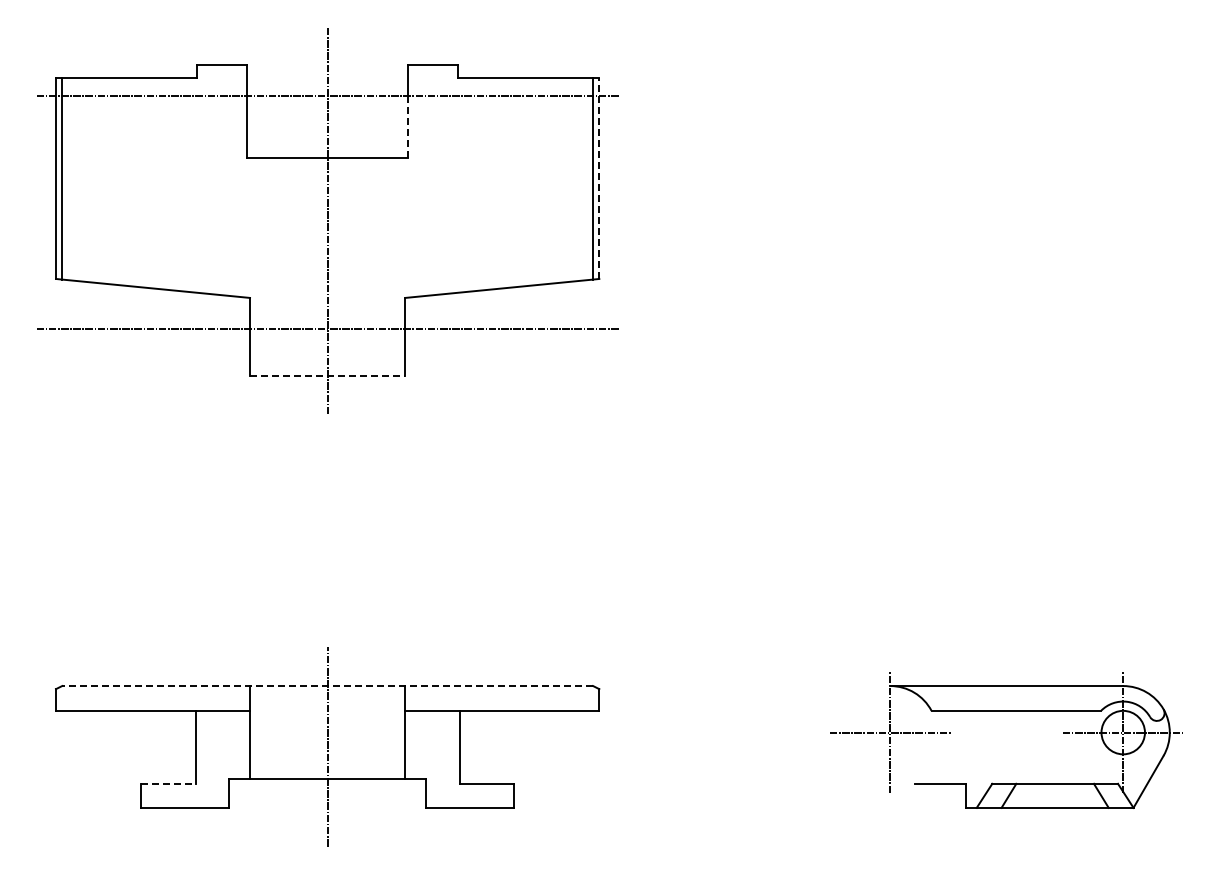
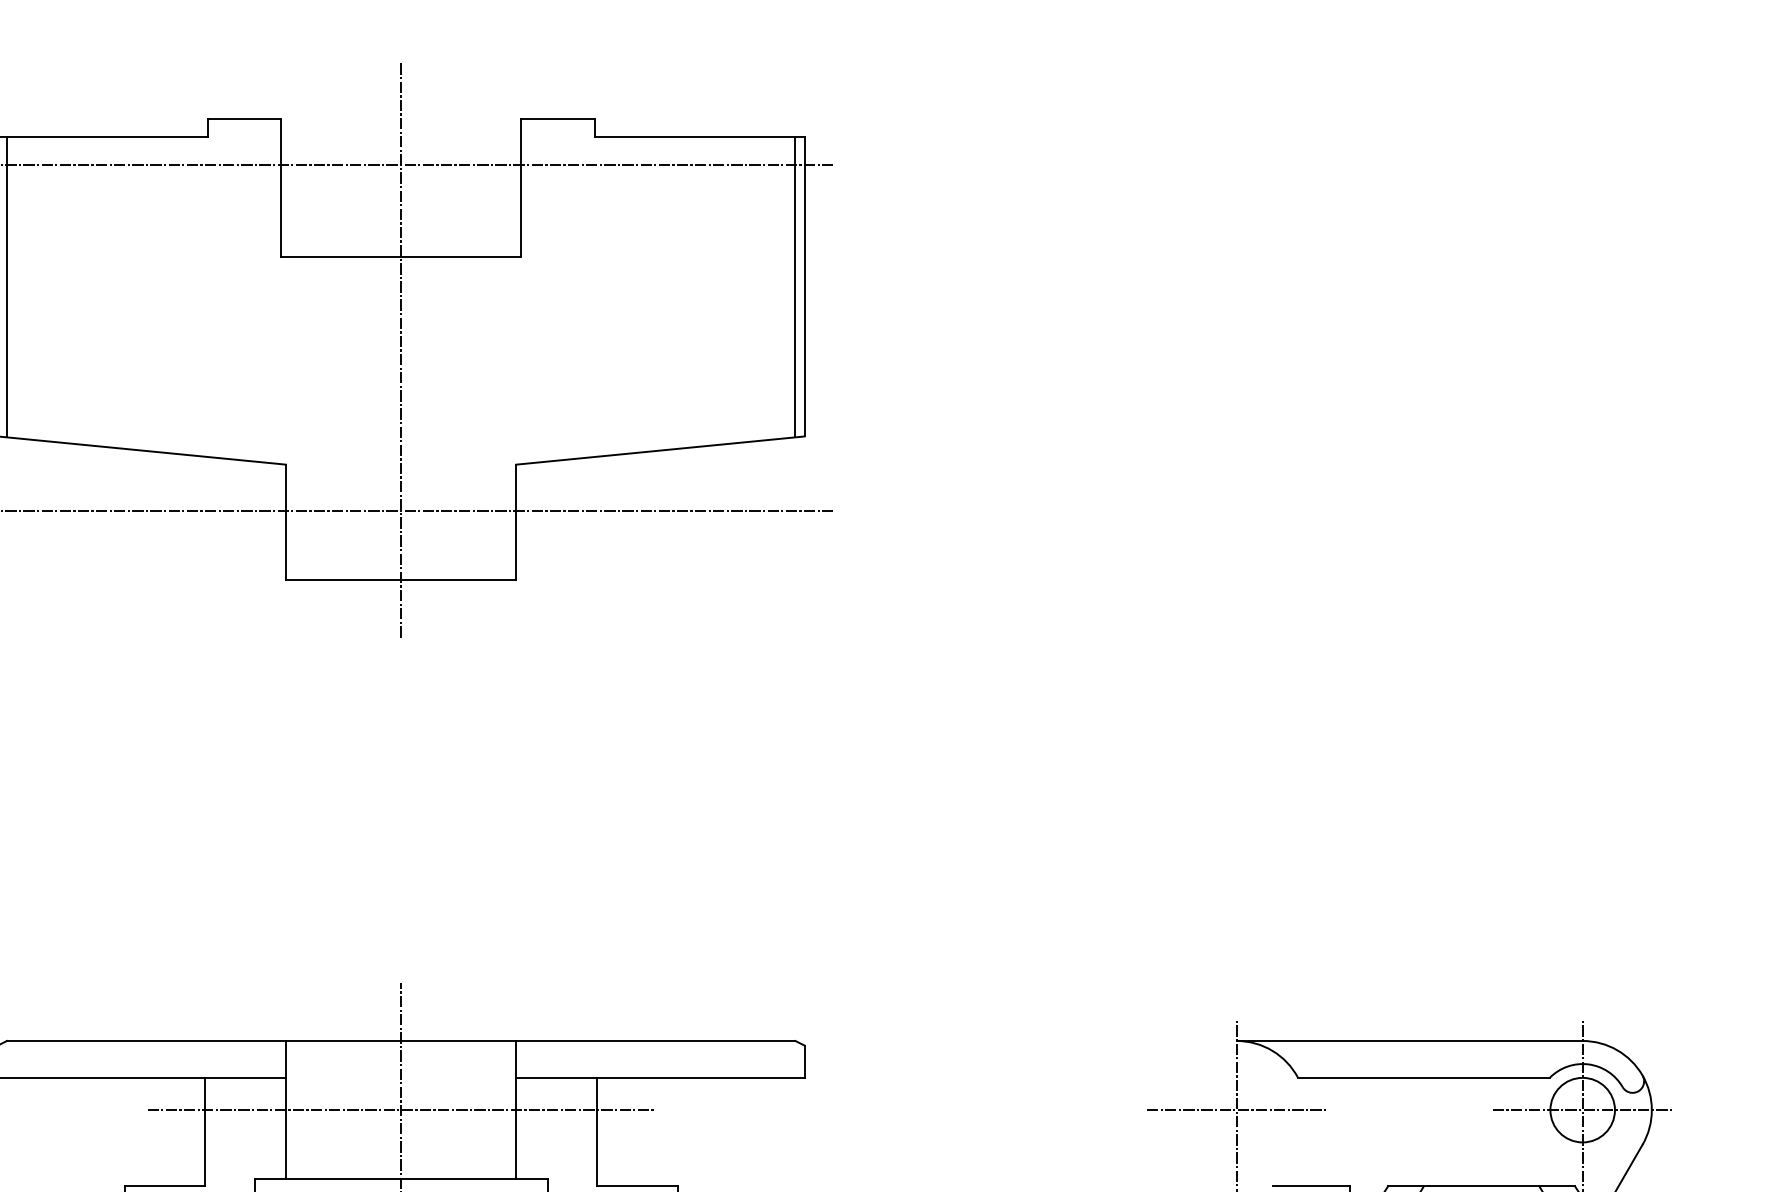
line: (408, 127) -> (521, 211), dashed -> solid
line: (599, 178) -> (804, 287), dashed -> solid
line: (327, 375) -> (400, 579), dashed -> solid
line: (327, 686) -> (400, 1041), dashed -> solid
line: (327, 732) -> (400, 1109), added
line: (169, 783) -> (166, 1185), dashed -> solid

